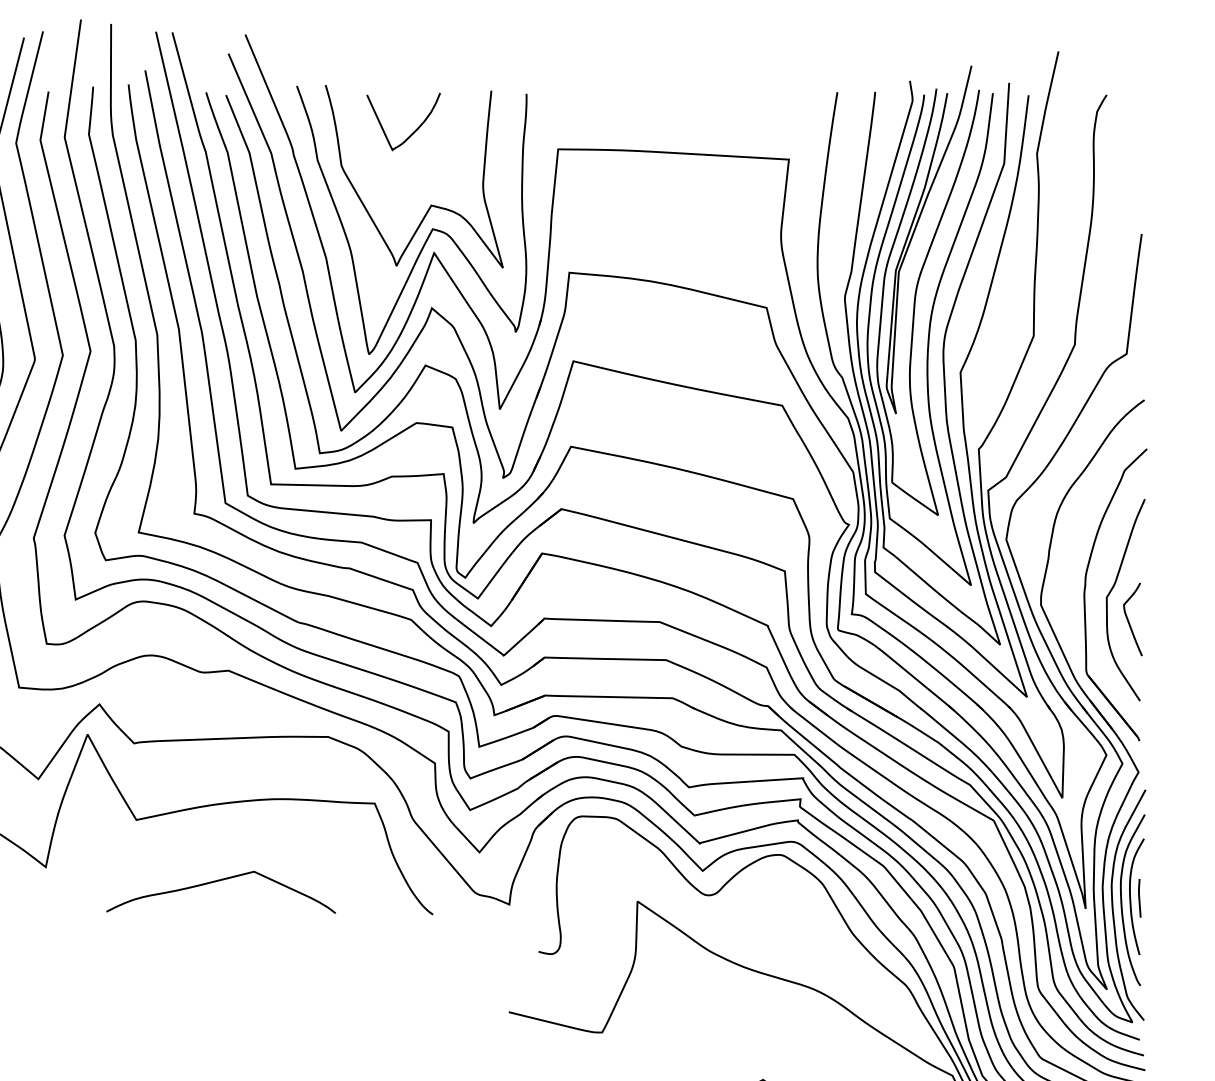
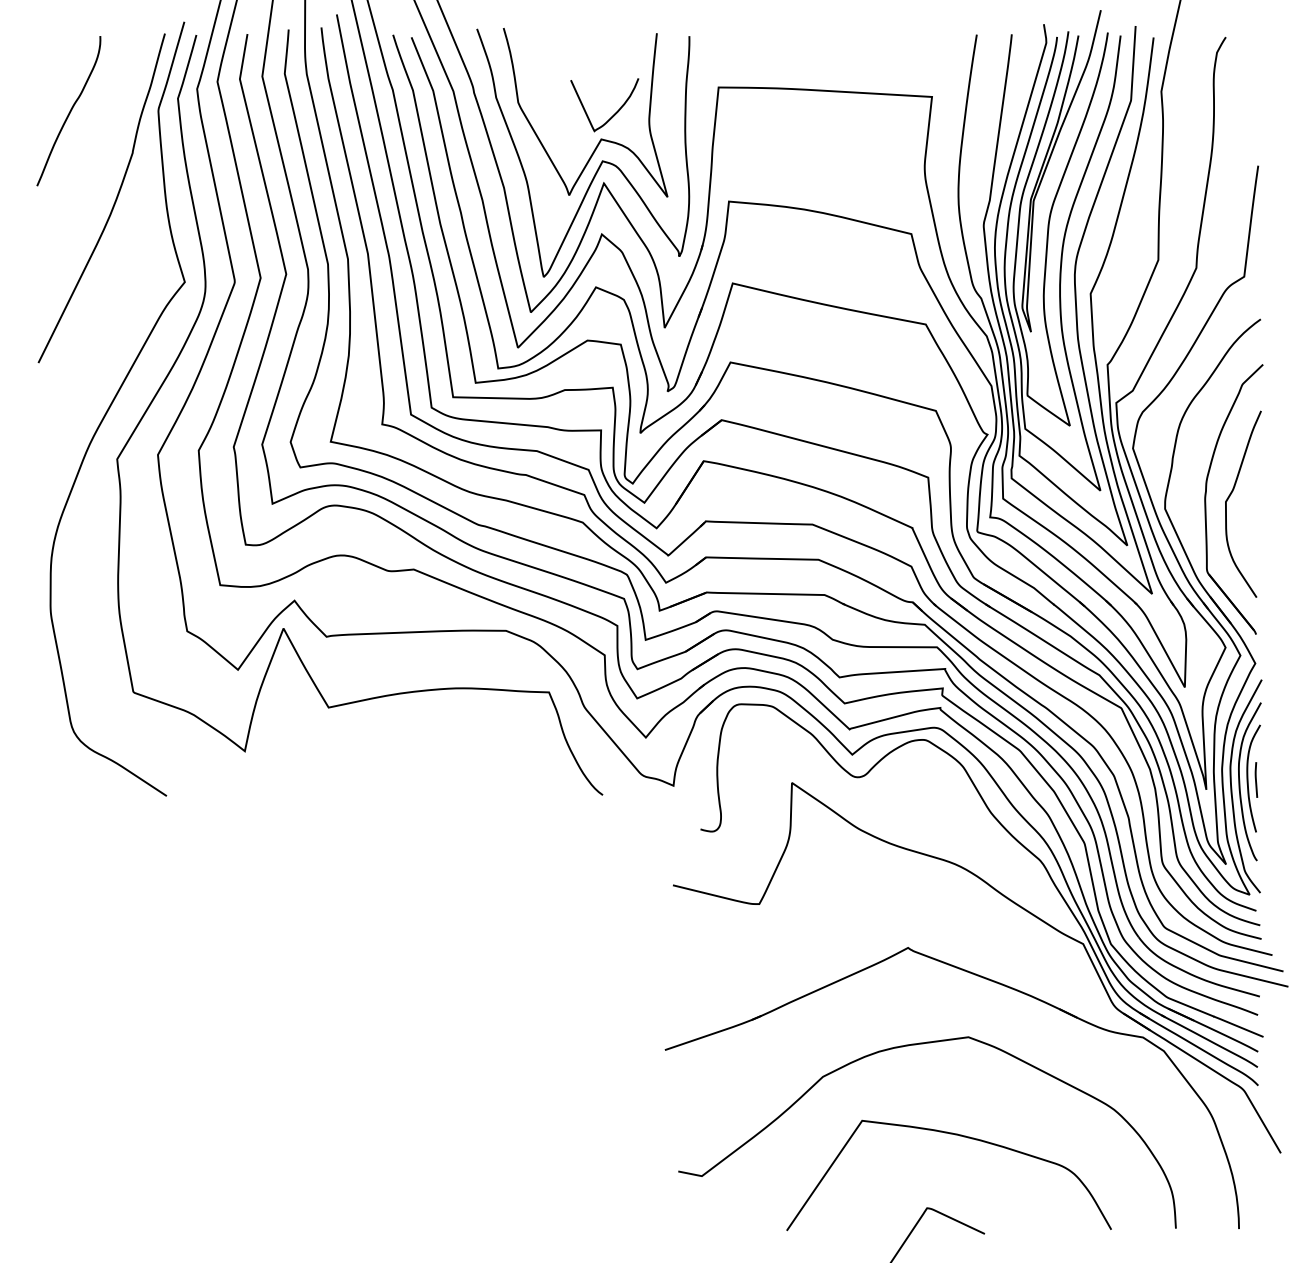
curve: (413, 132) -> (613, 114), moved
curve: (1129, 619) -> (1246, 522), removed
curve: (216, 882) -> (402, 765), removed

